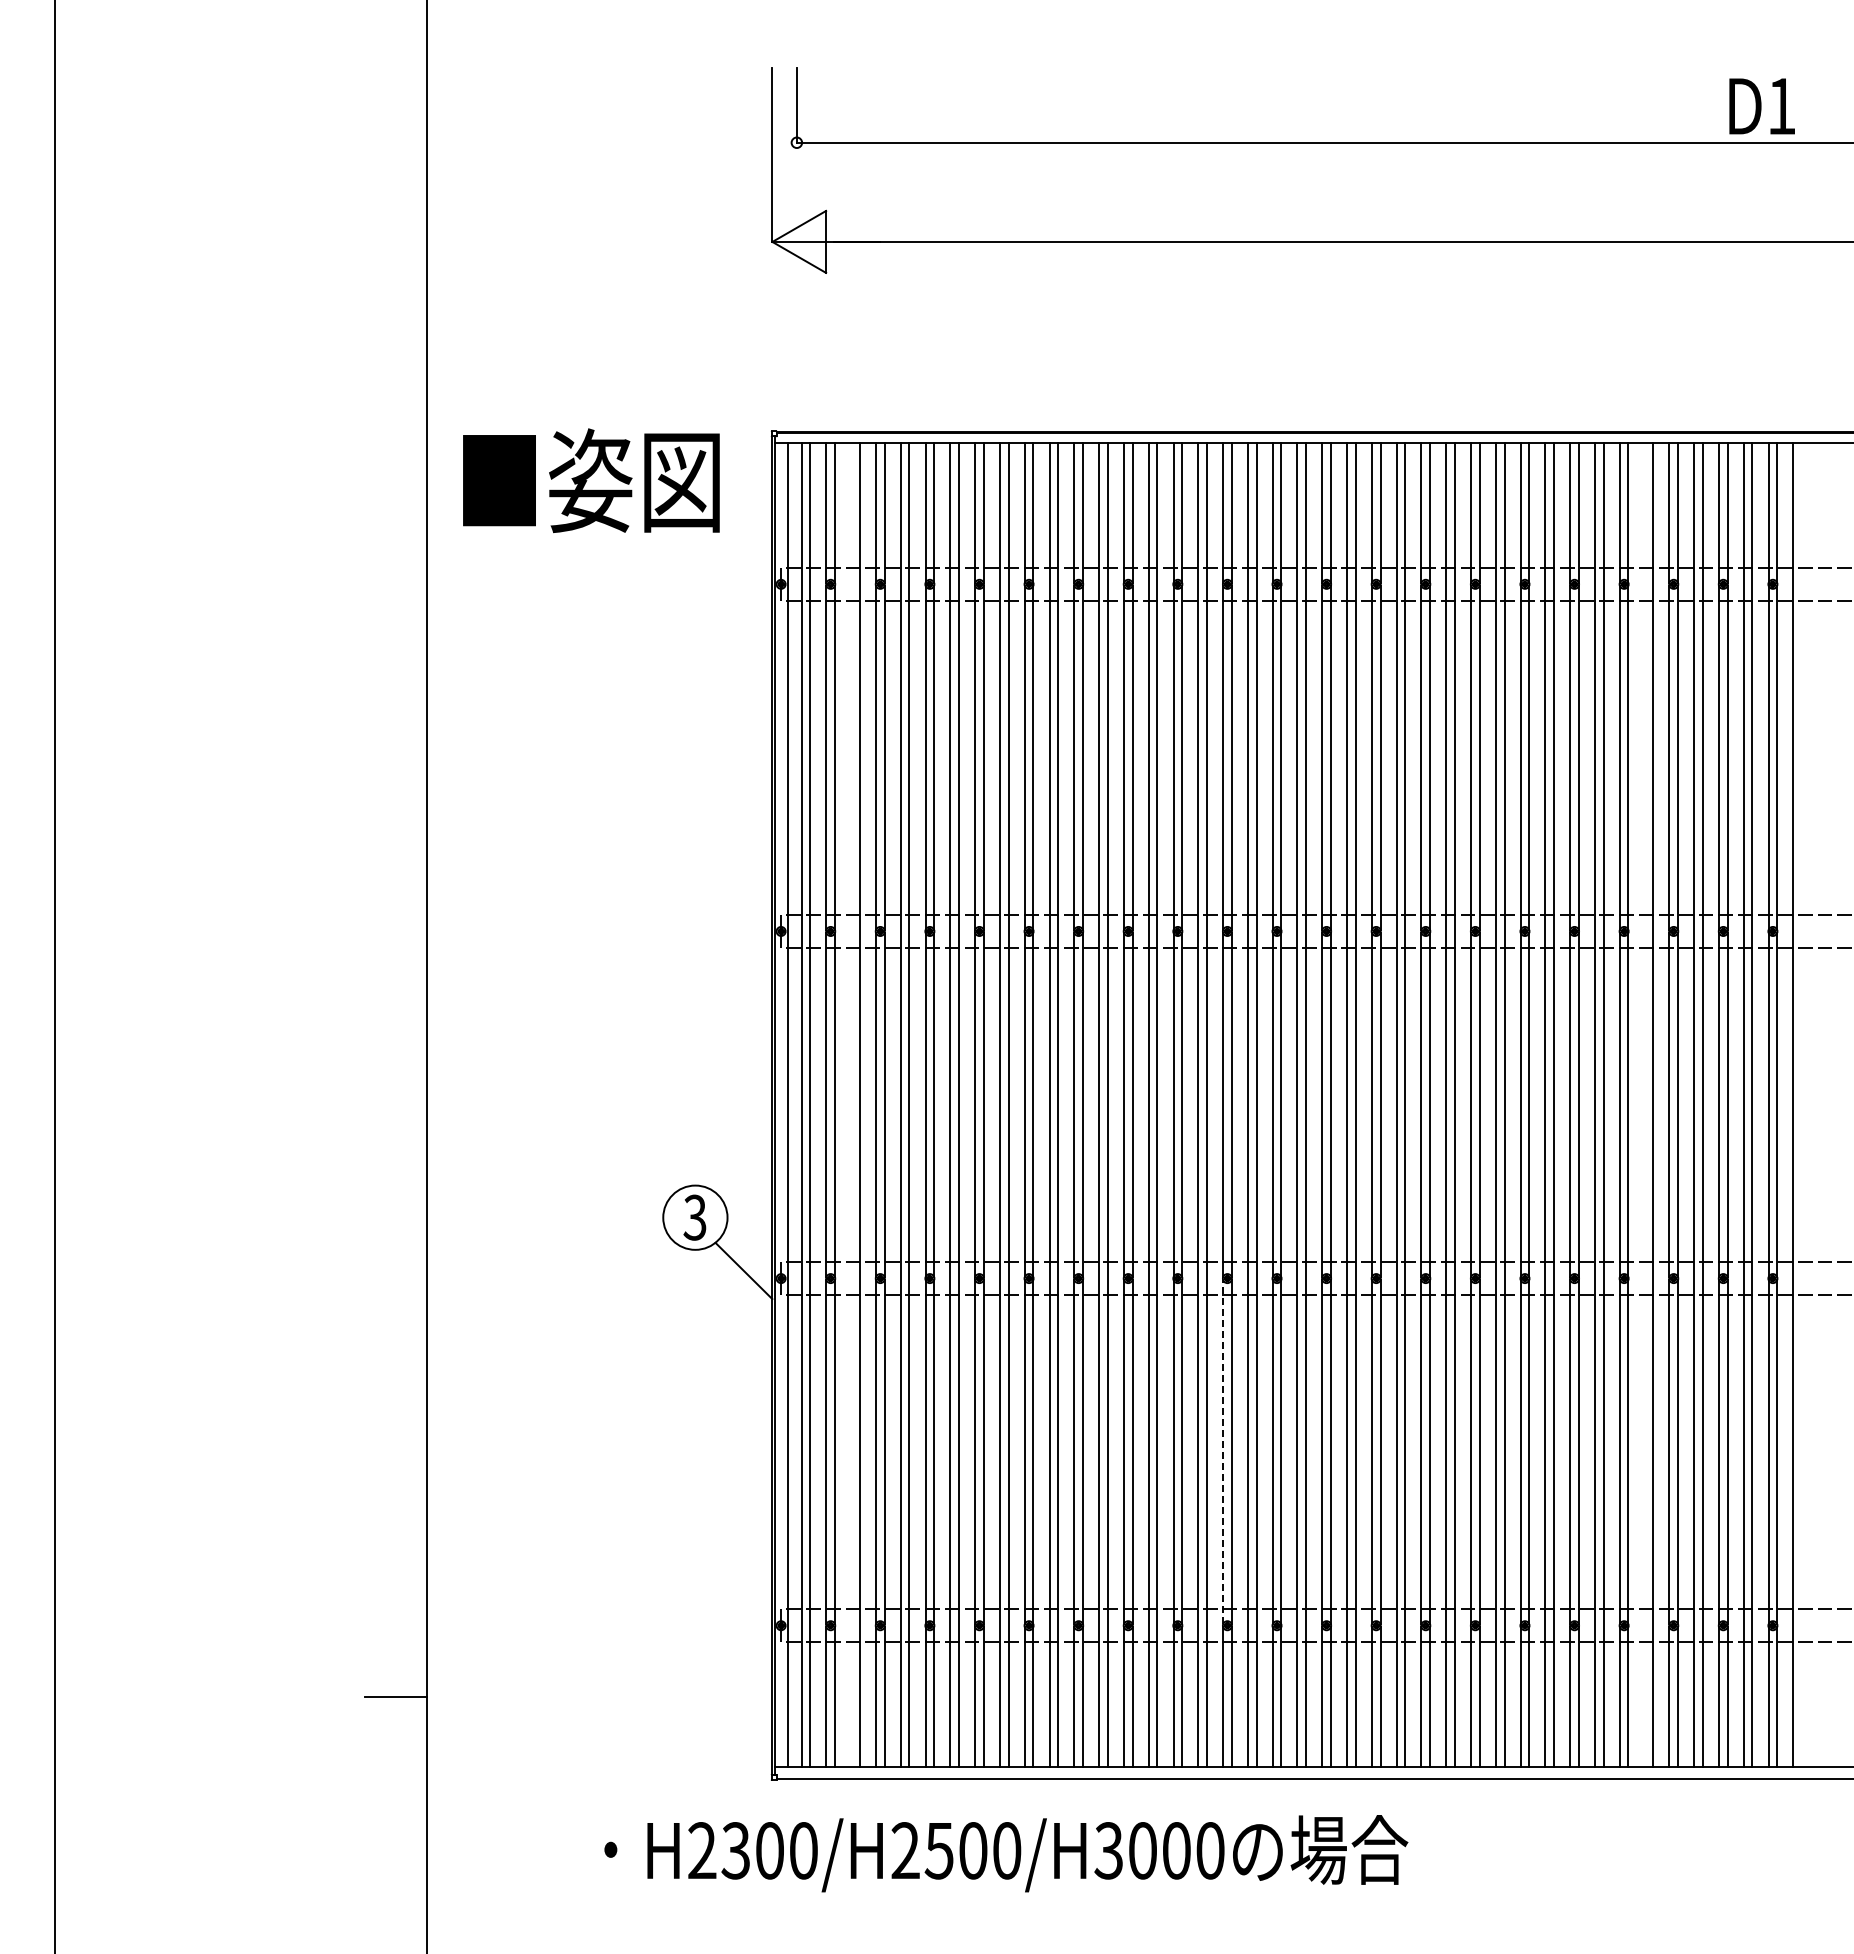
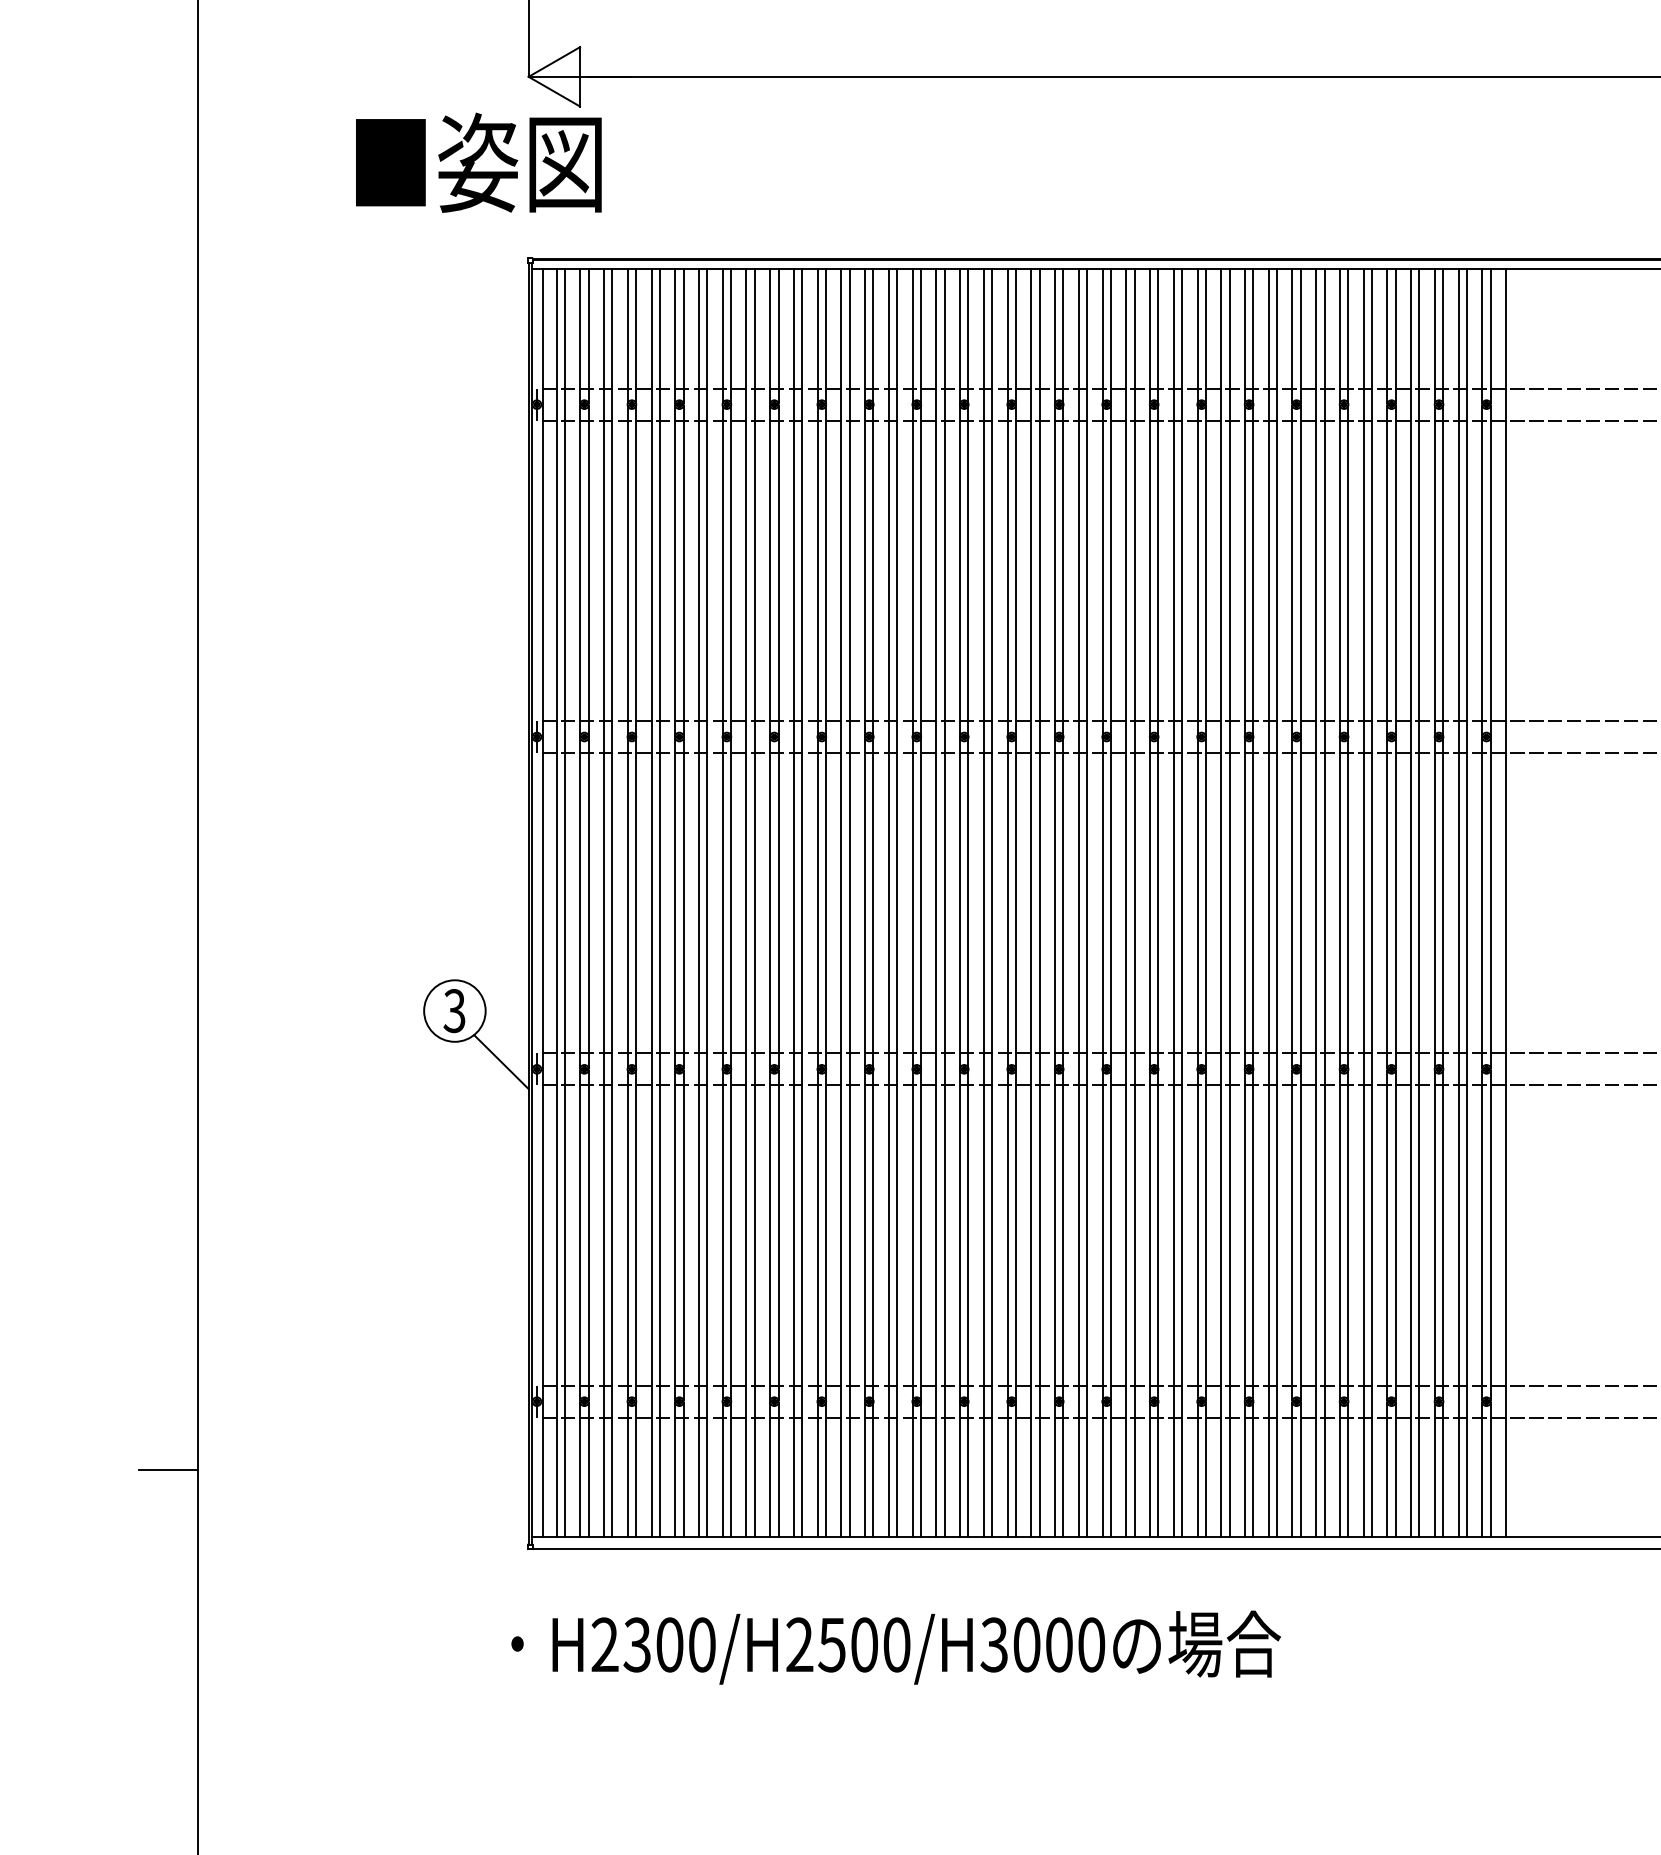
text: (591, 480) -> (478, 162), moved
line: (851, 1104) -> (604, 902), added
line: (1644, 1104) -> (1363, 902), added
line: (1223, 1451) -> (960, 1234), dashed -> solid
text: (1006, 1853) -> (896, 1647), moved

